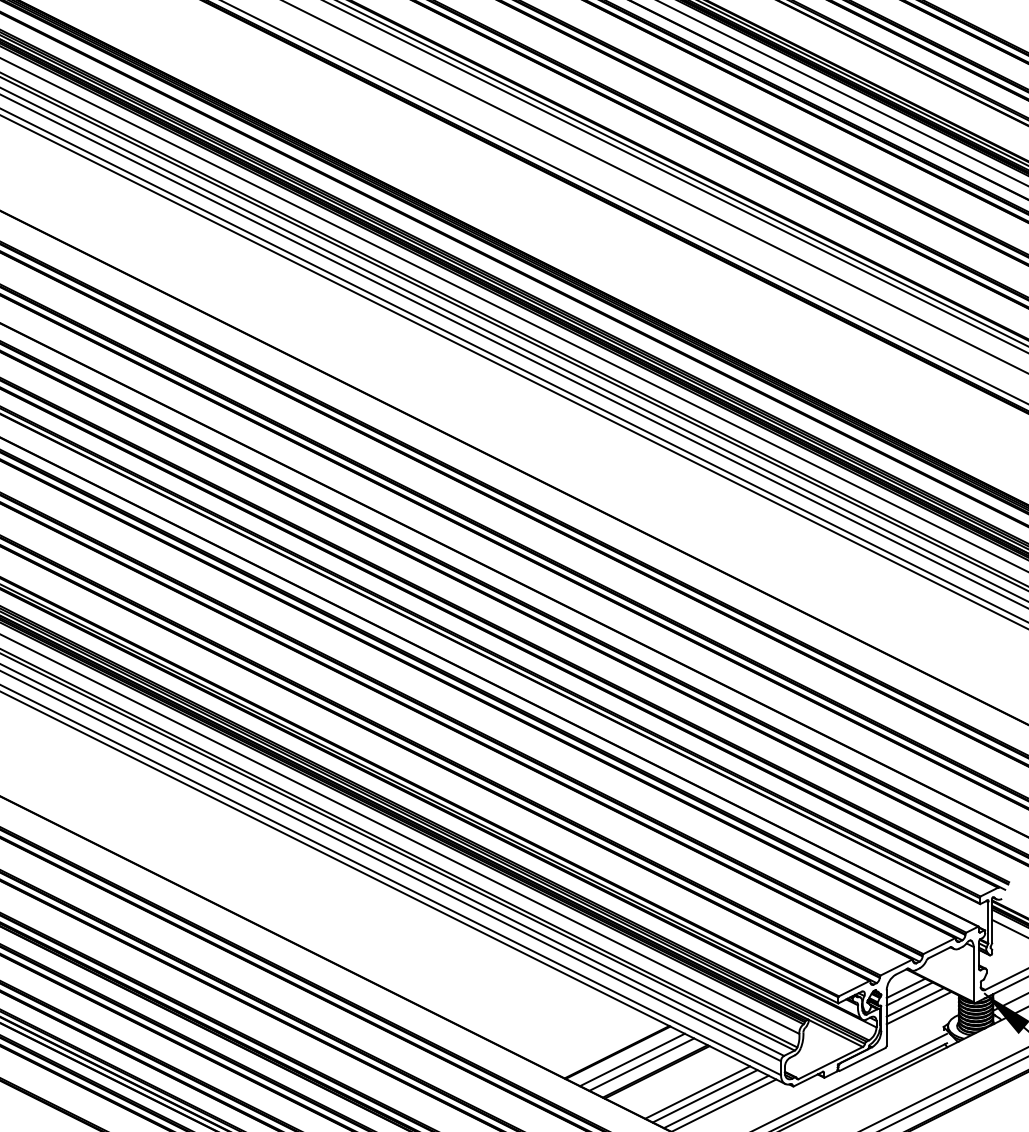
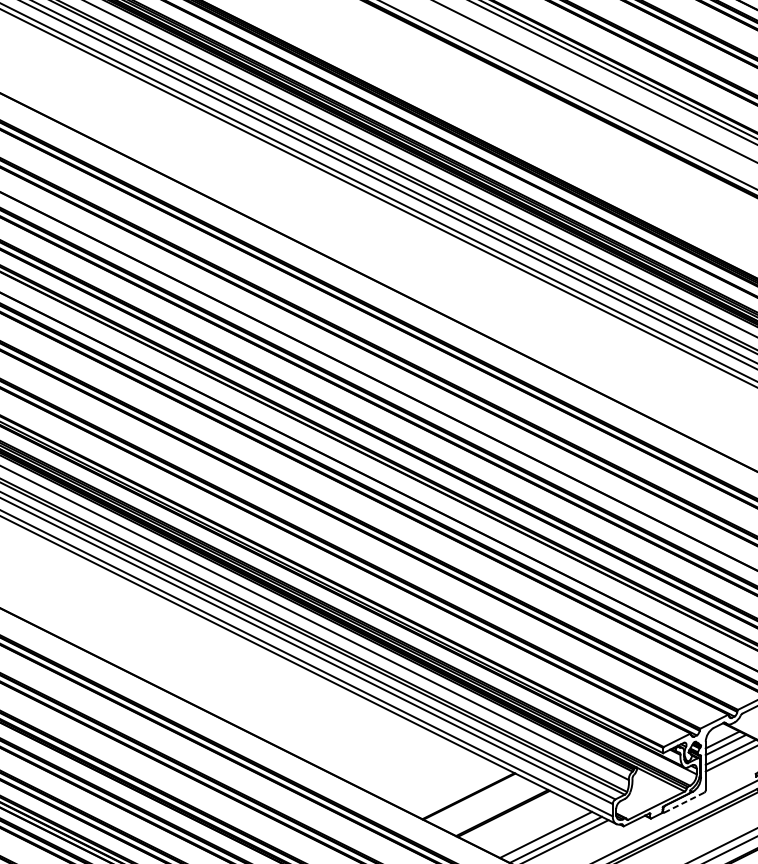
line: (632, 1059) -> (482, 802), removed
line: (862, 1059) -> (684, 802), solid -> dashed
line: (641, 1064) -> (490, 806), removed
line: (697, 1092) -> (539, 831), removed

